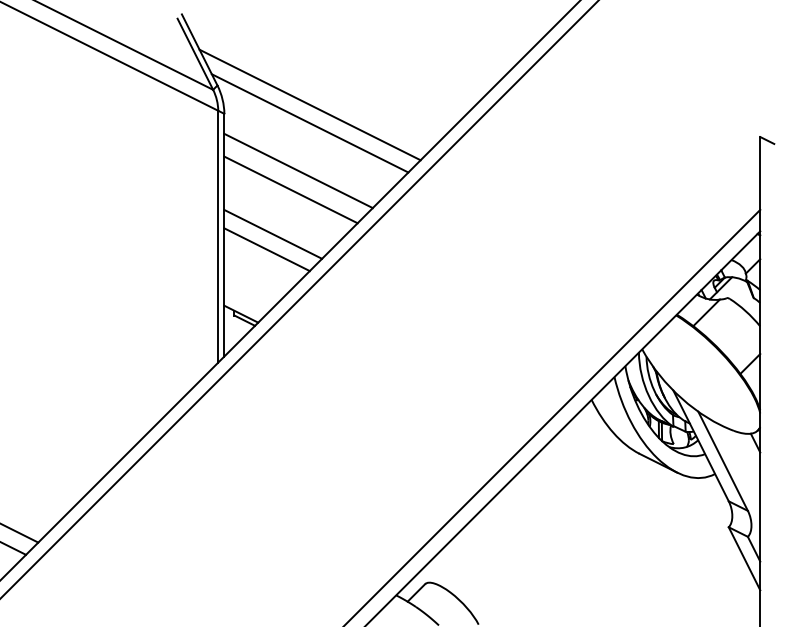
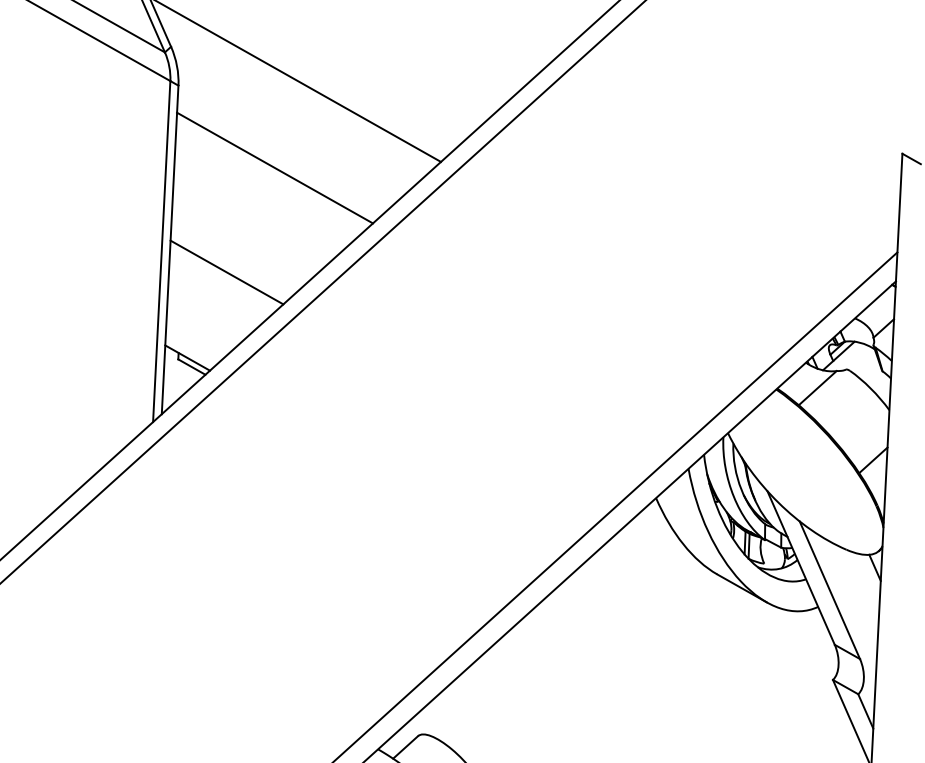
line: (309, 123) -> (293, 104), removed
line: (290, 189) -> (262, 192), removed
line: (273, 233) -> (236, 251), removed

